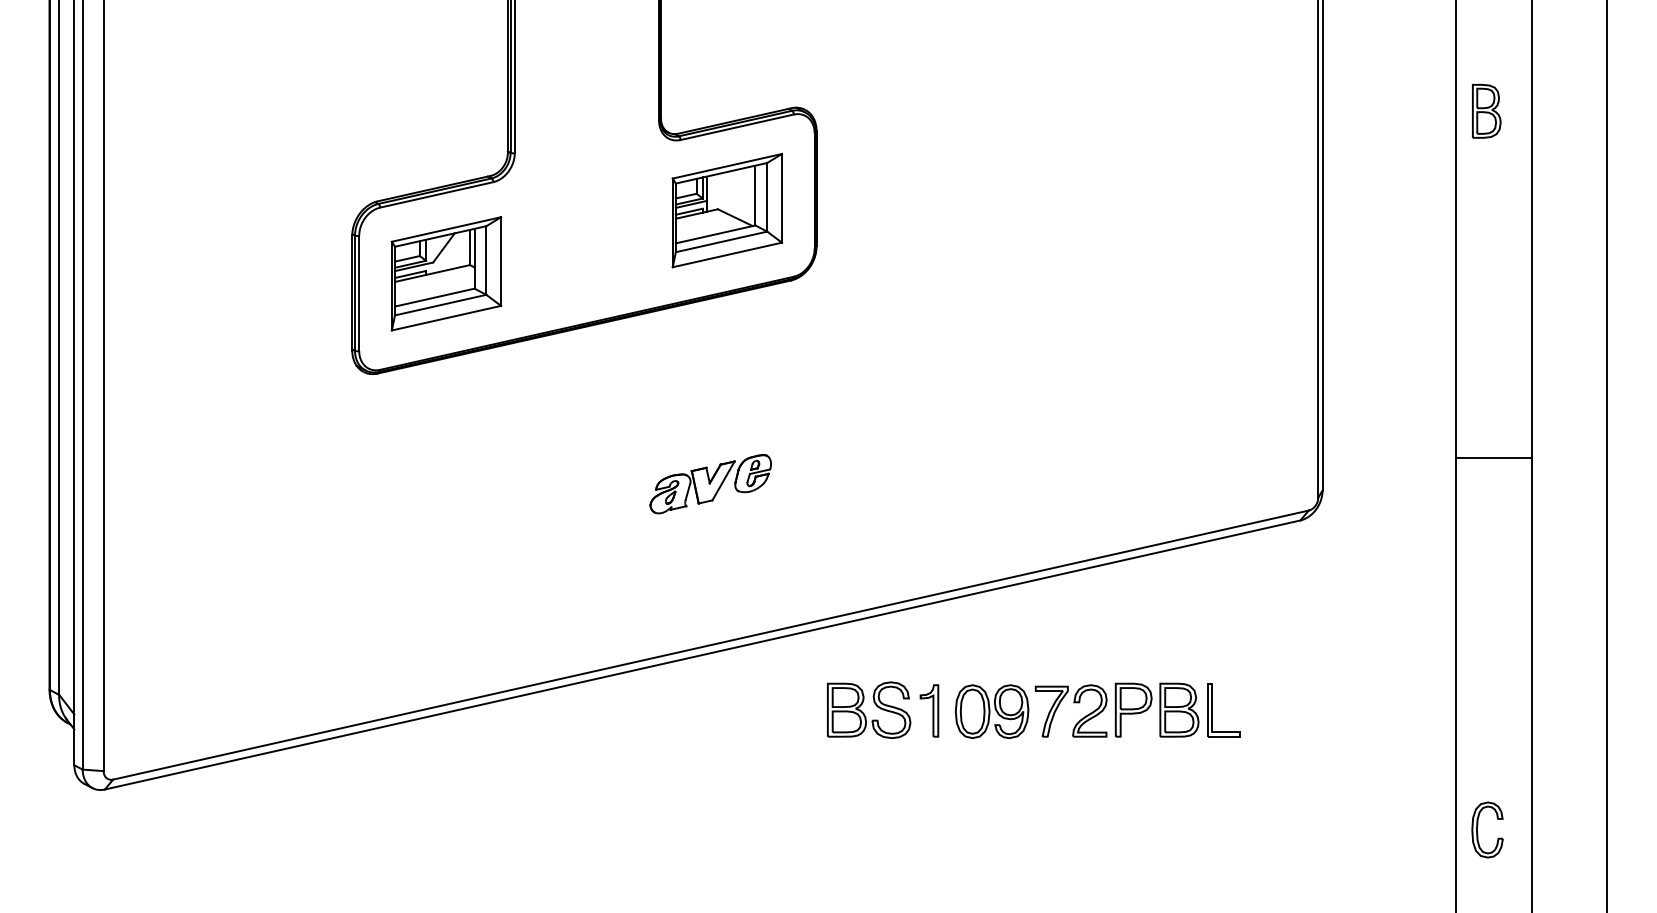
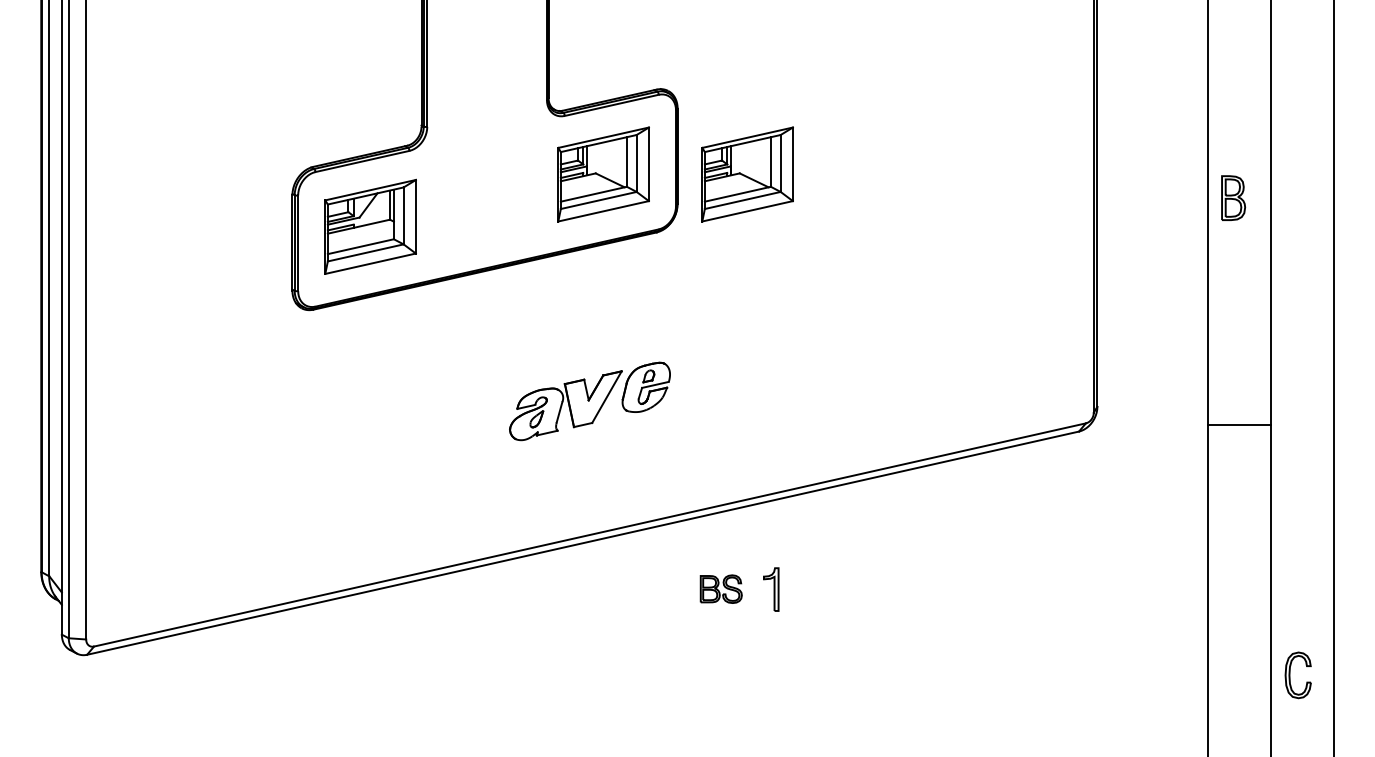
part: (1486, 110) -> (1233, 197), moved
part: (900, 210) -> (747, 174), added
line: (1493, 458) -> (1239, 425), moved
part: (710, 484) -> (589, 401), size x1.6
part: (869, 710) -> (721, 589), size x0.6
part: (1097, 710) -> (910, 589), removed
part: (1478, 830) -> (1290, 675), moved

